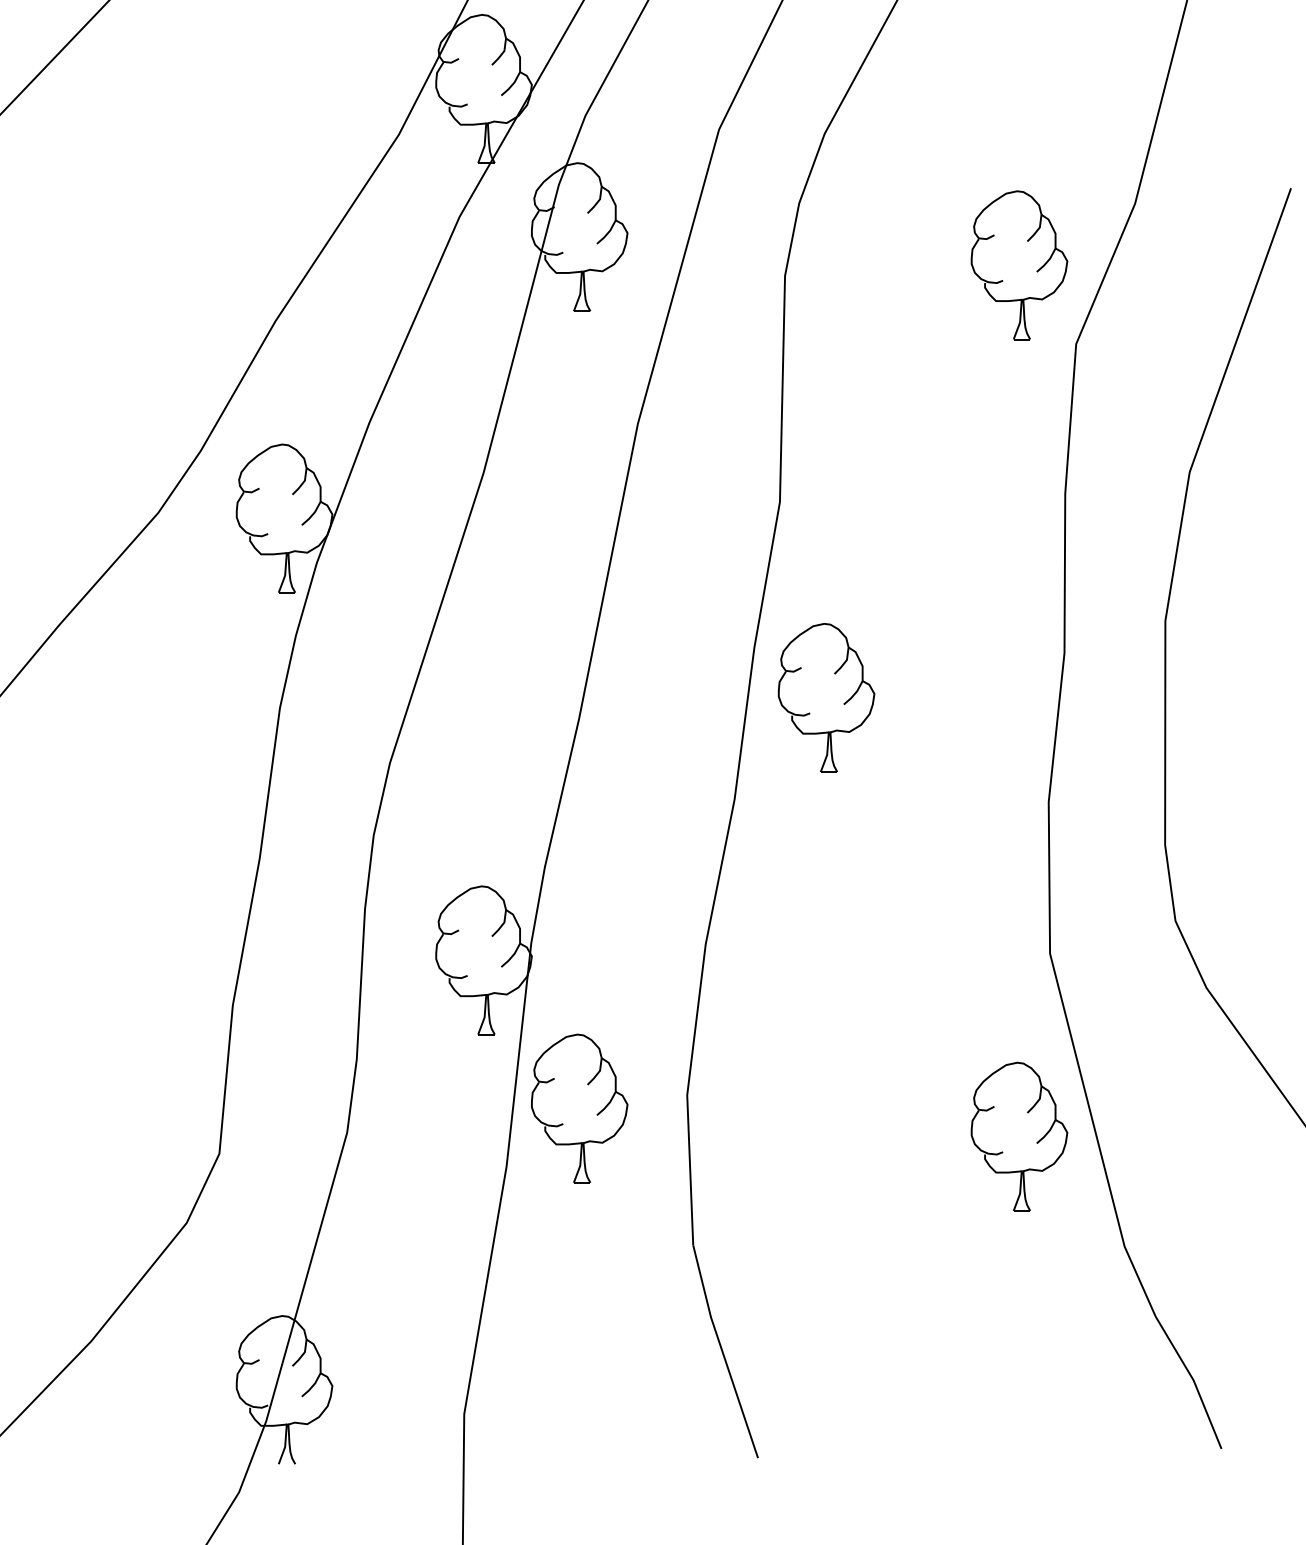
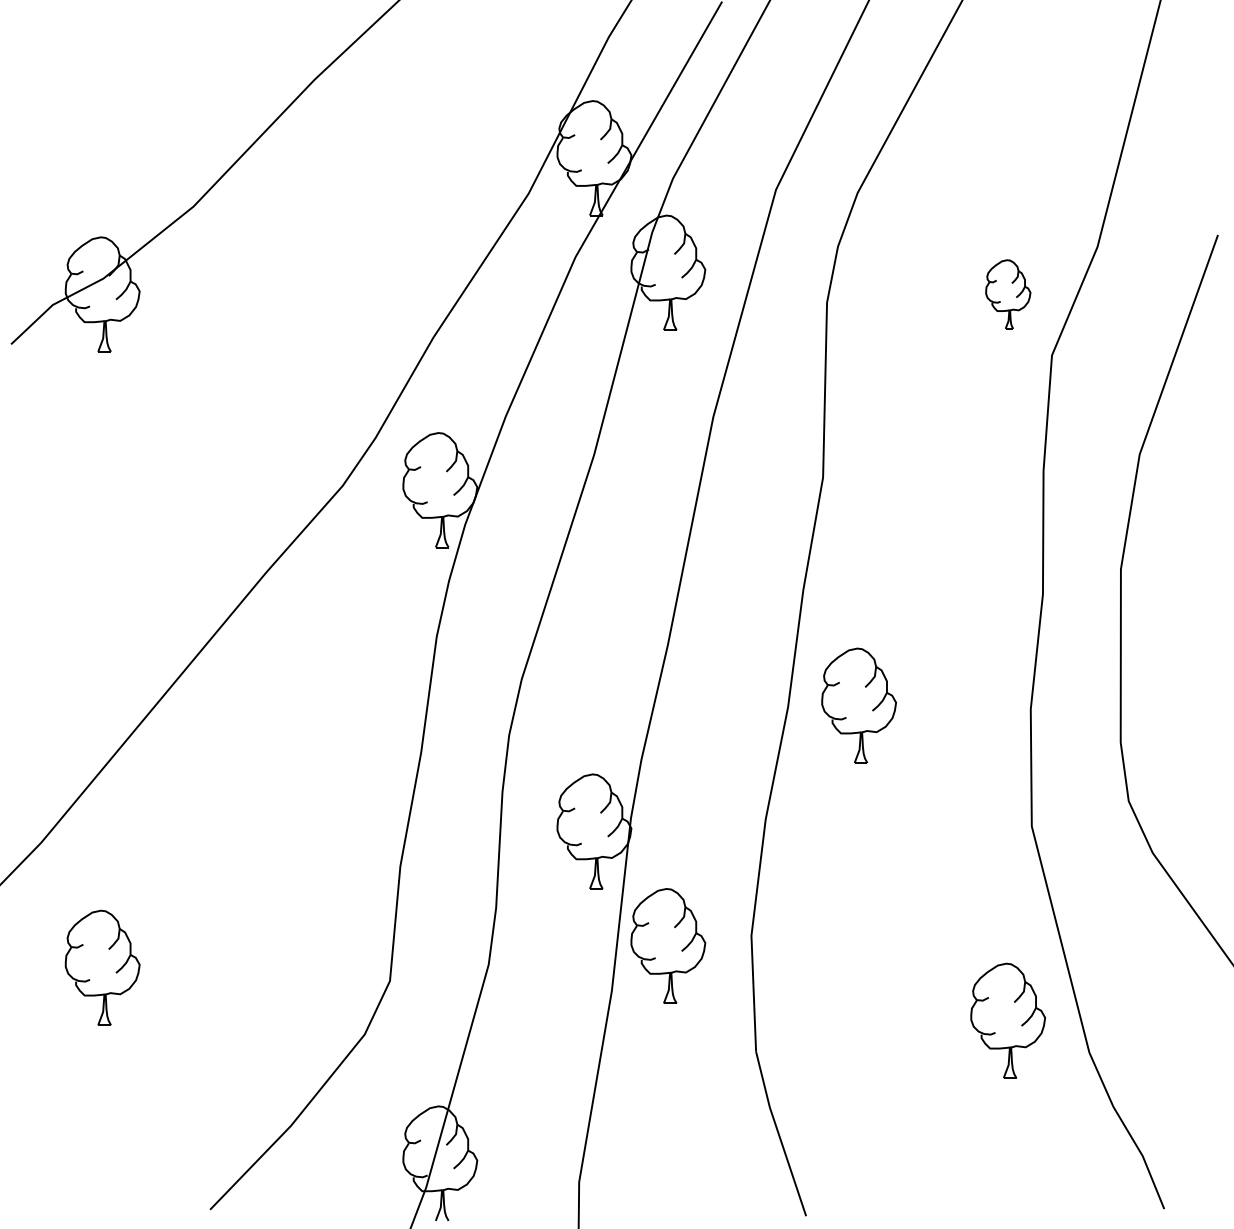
part: (1019, 265) -> (1008, 294), size x0.6
part: (825, 697) -> (858, 705), moved
part: (1018, 1136) -> (1007, 1020), moved

